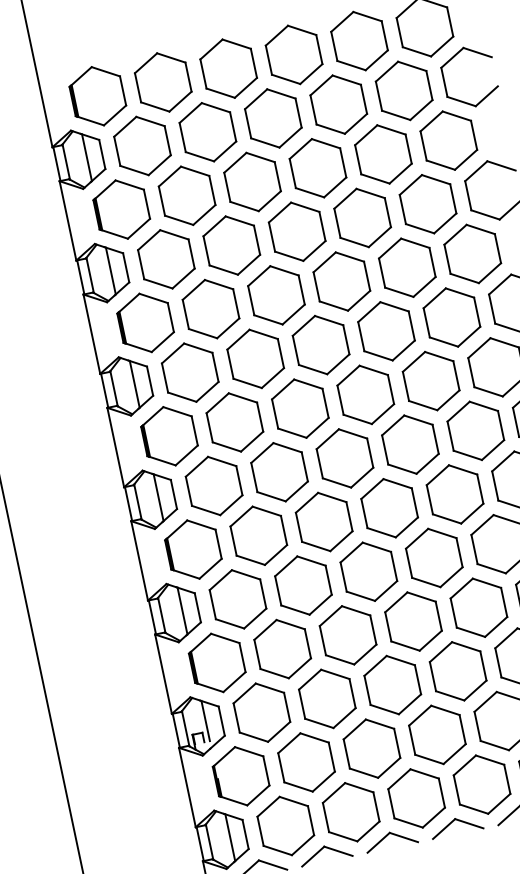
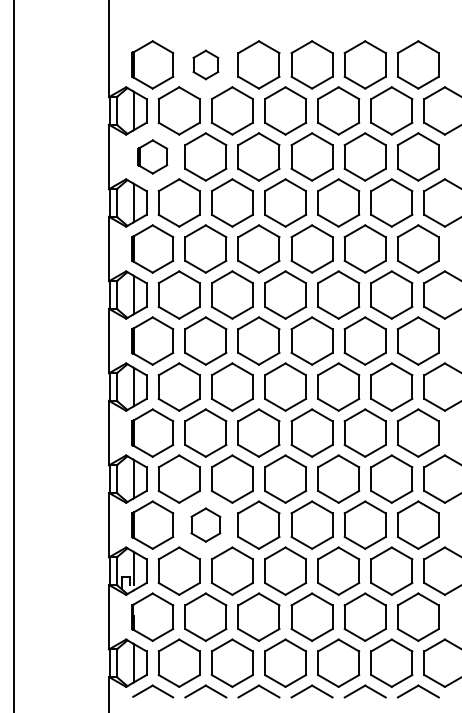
part: (162, 82) -> (205, 64), size x0.6
part: (121, 209) -> (152, 156), size x0.7
part: (282, 648) -> (205, 524), size x0.7

